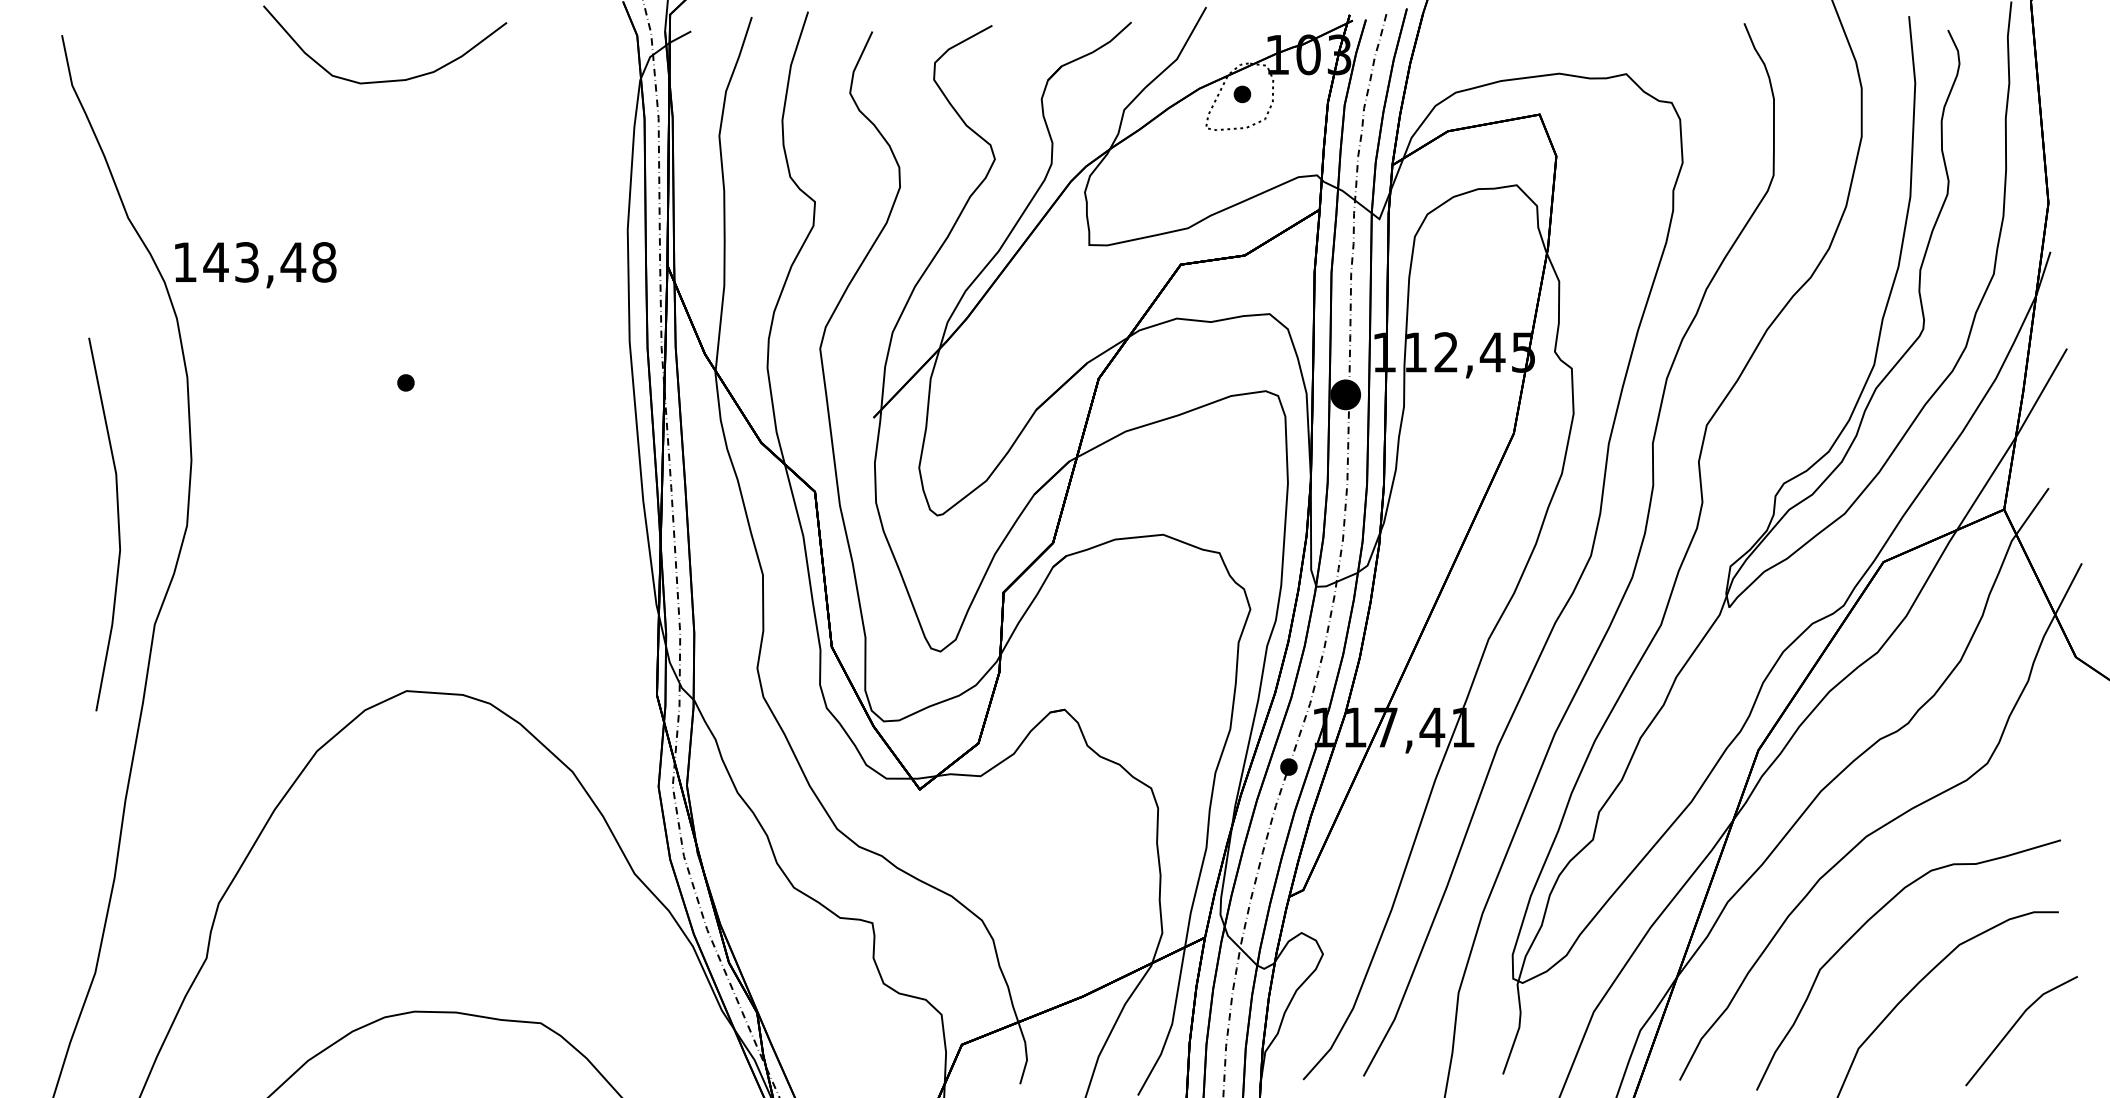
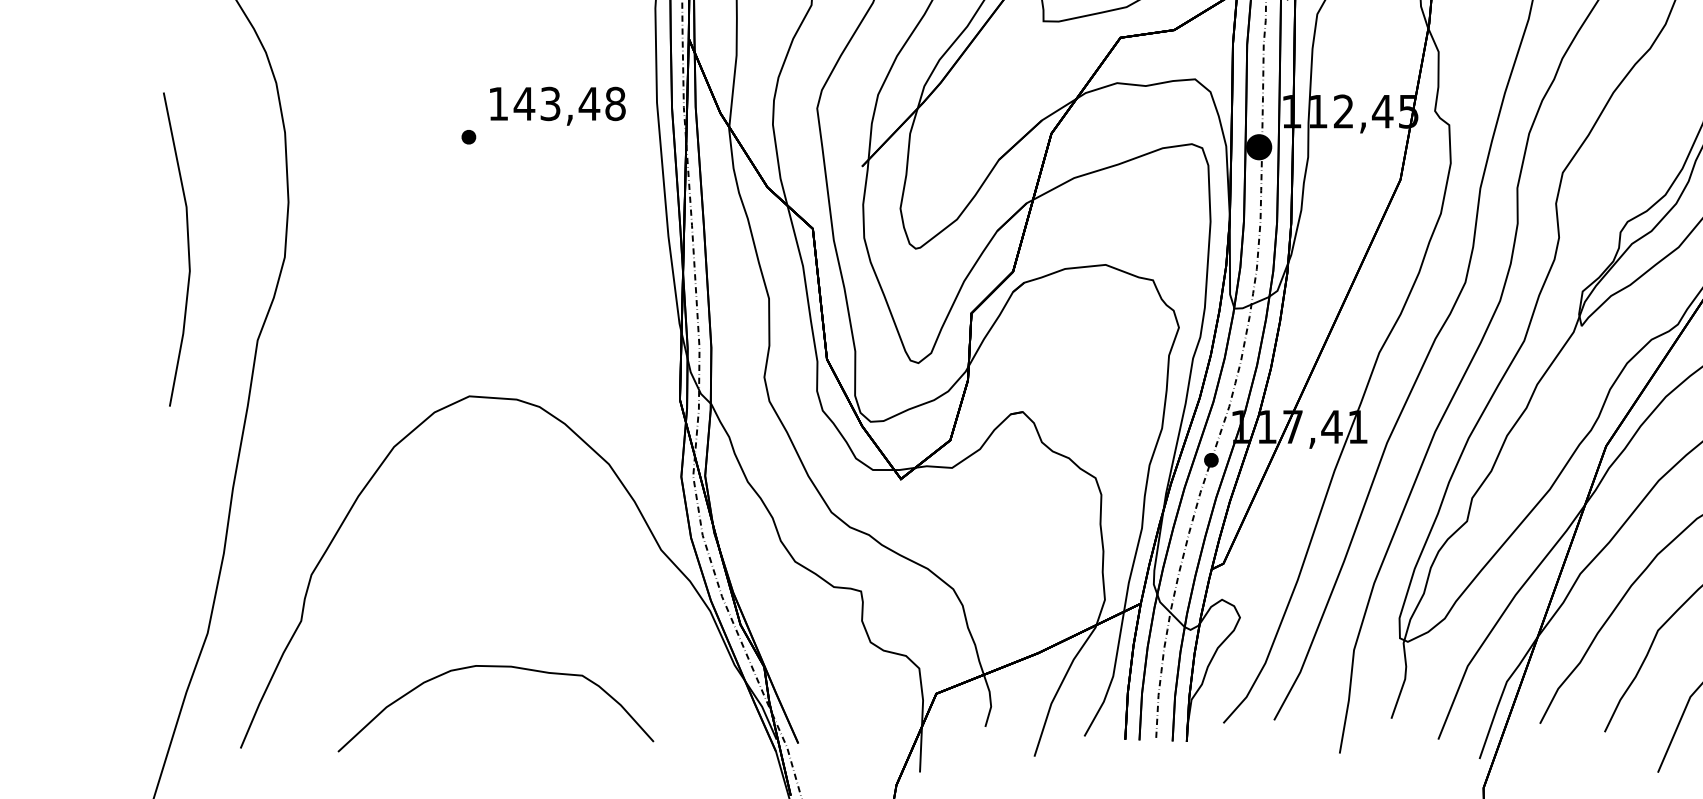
text: (255, 265) -> (557, 106), moved
line: (117, 523) -> (187, 248), moved

